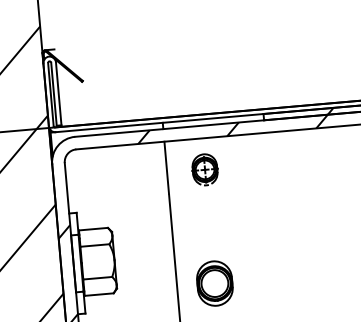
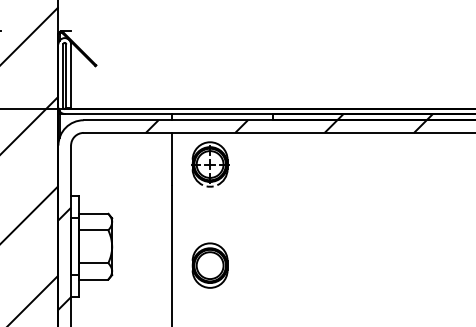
part: (205, 169) -> (210, 164), size x1.43
part: (214, 283) -> (209, 265), moved

